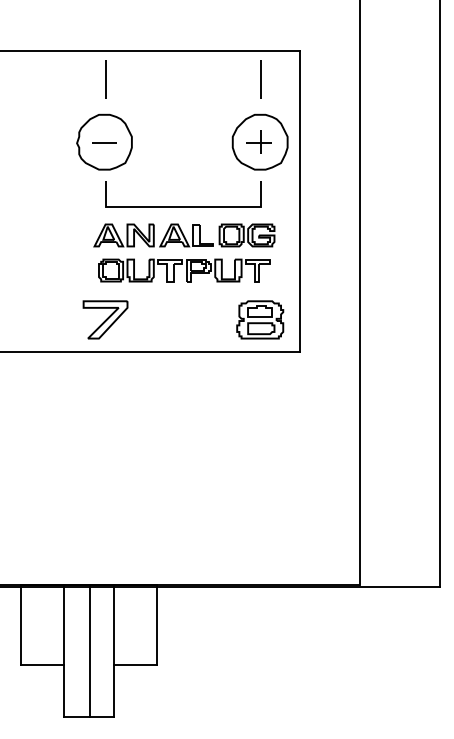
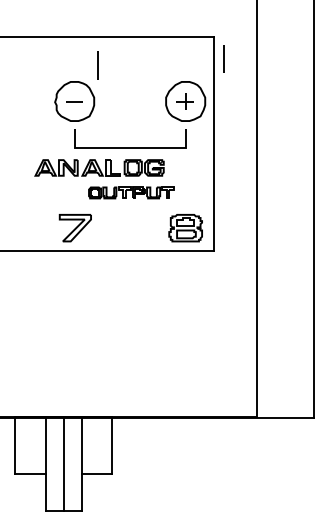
line: (105, 79) -> (97, 65), moved
line: (260, 79) -> (222, 58), moved
part: (184, 235) -> (99, 167), moved
part: (184, 270) -> (131, 192), size x0.7

